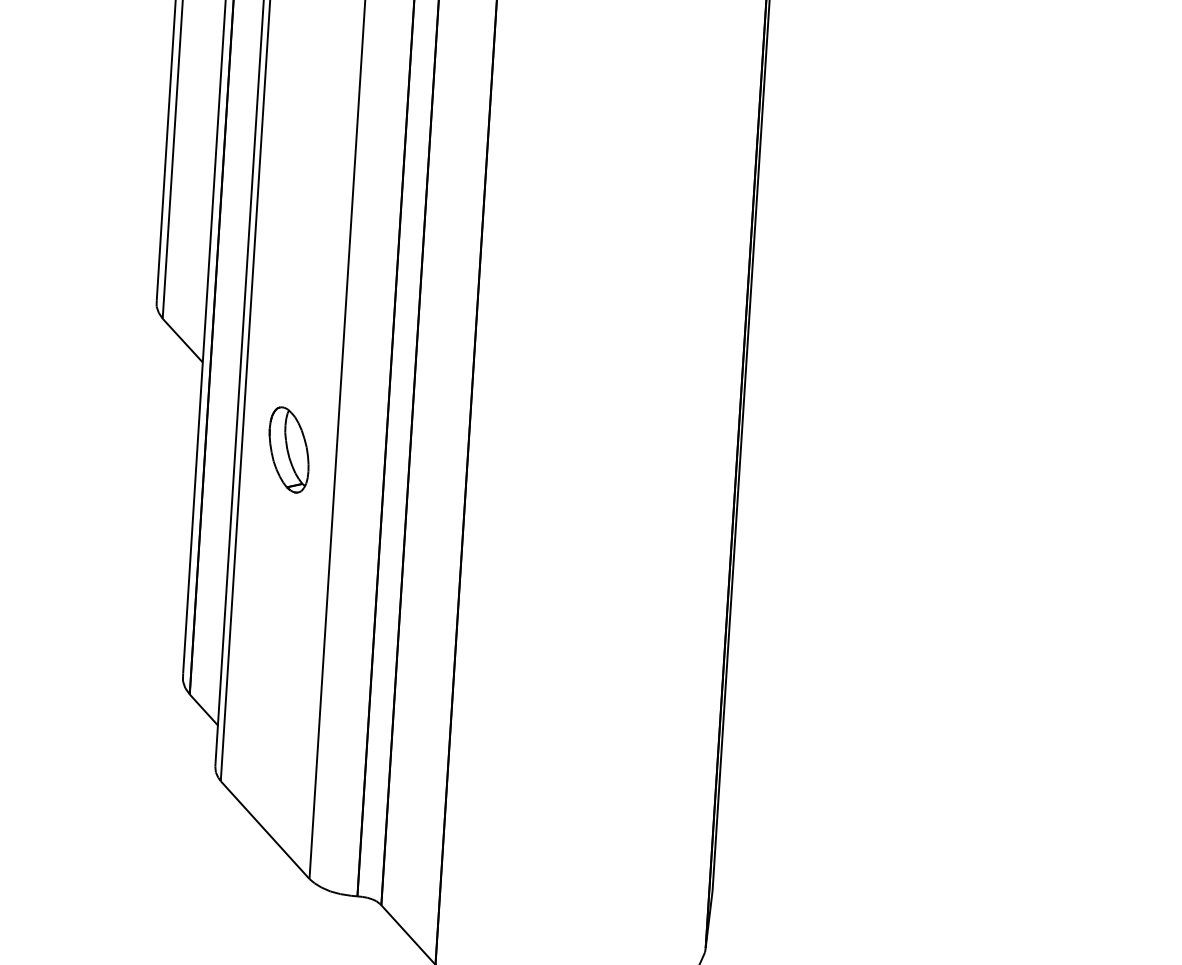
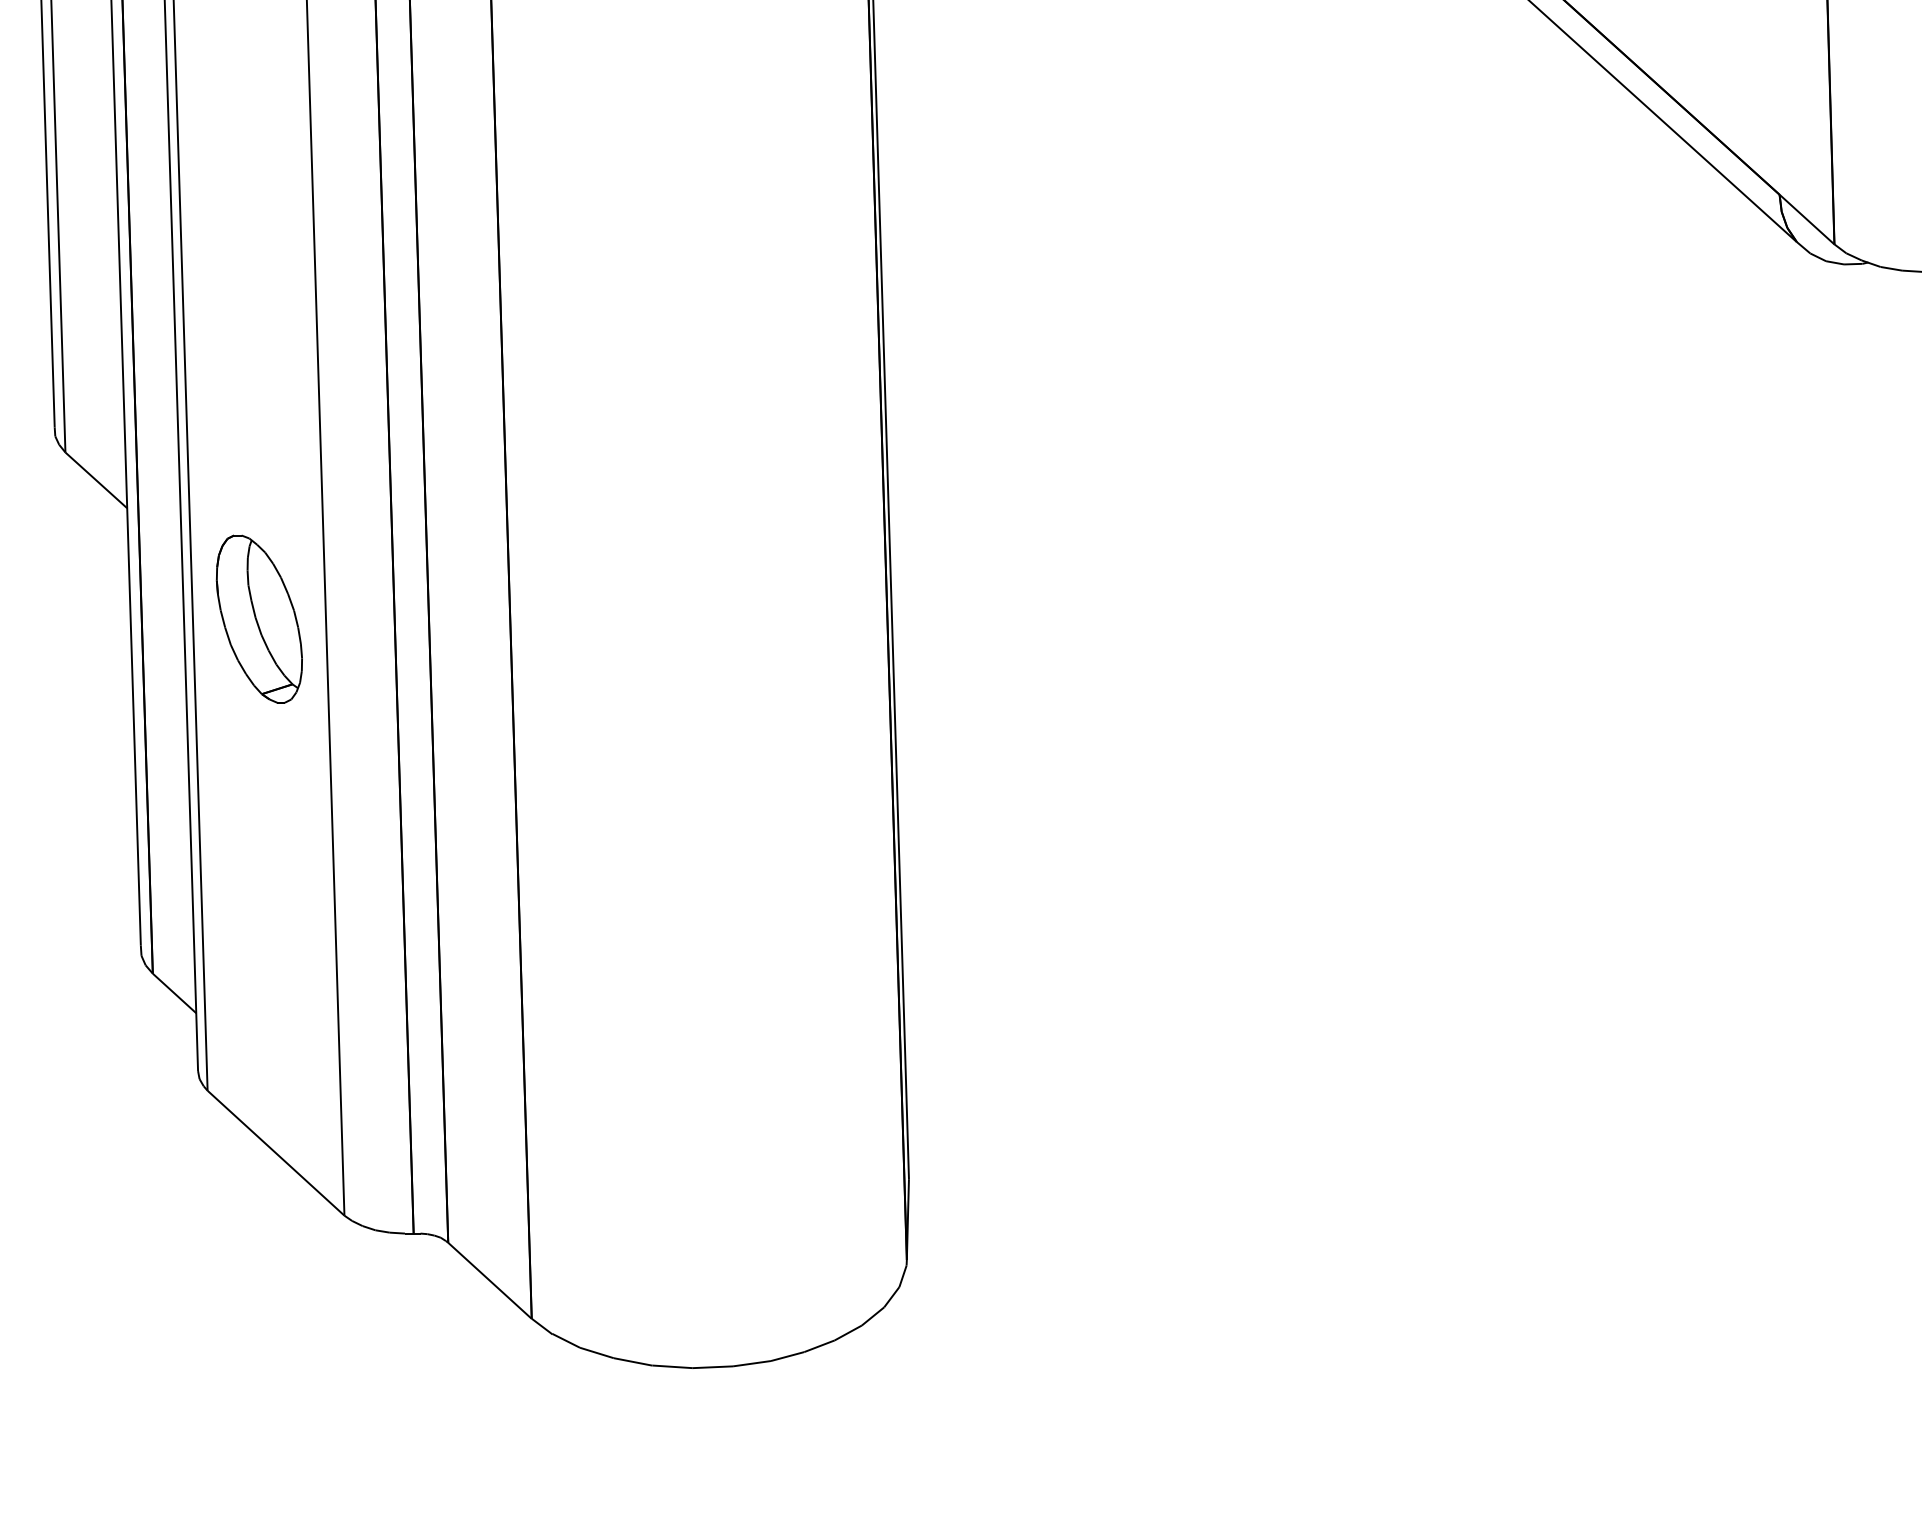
part: (288, 449) -> (258, 618), size x1.43

